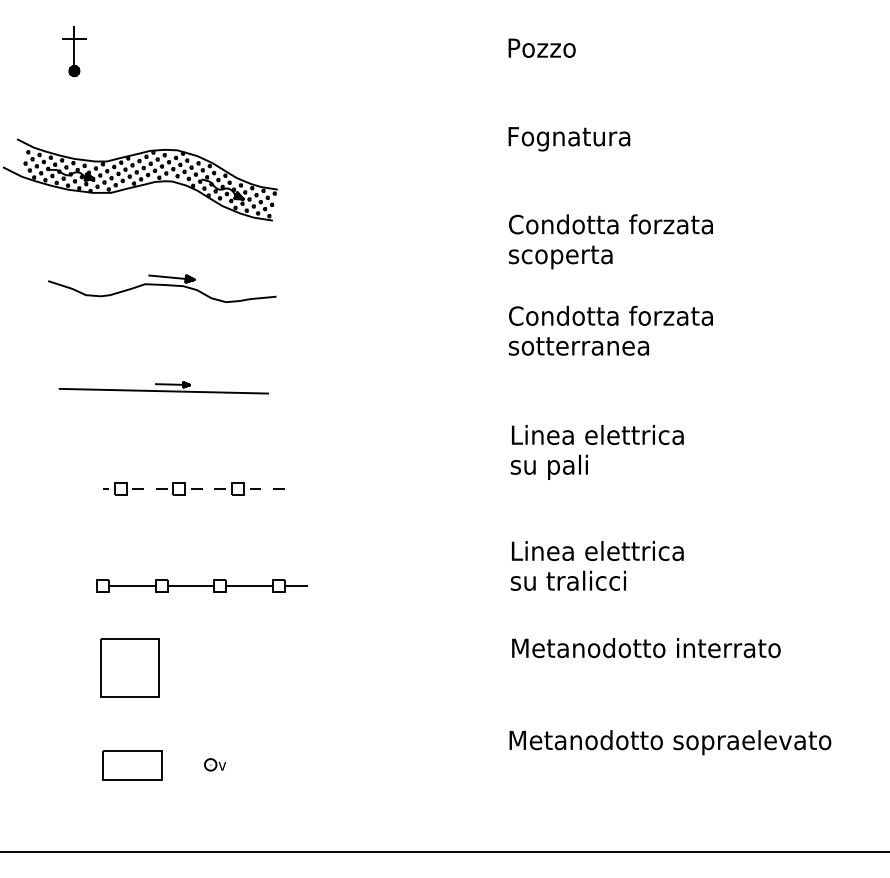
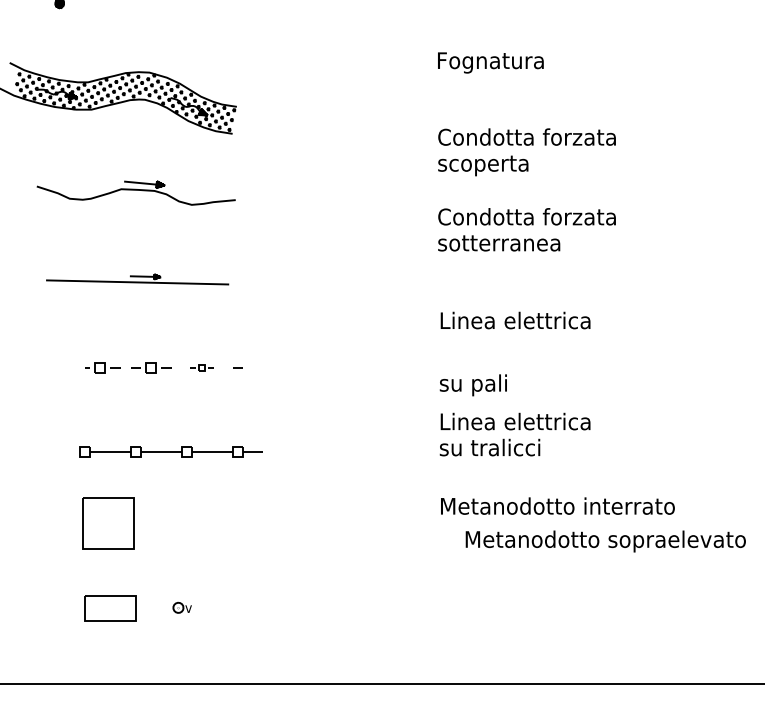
text: (548, 466) -> (472, 384), moved
part: (237, 488) -> (201, 367), size x0.6
text: (670, 742) -> (605, 541), moved

